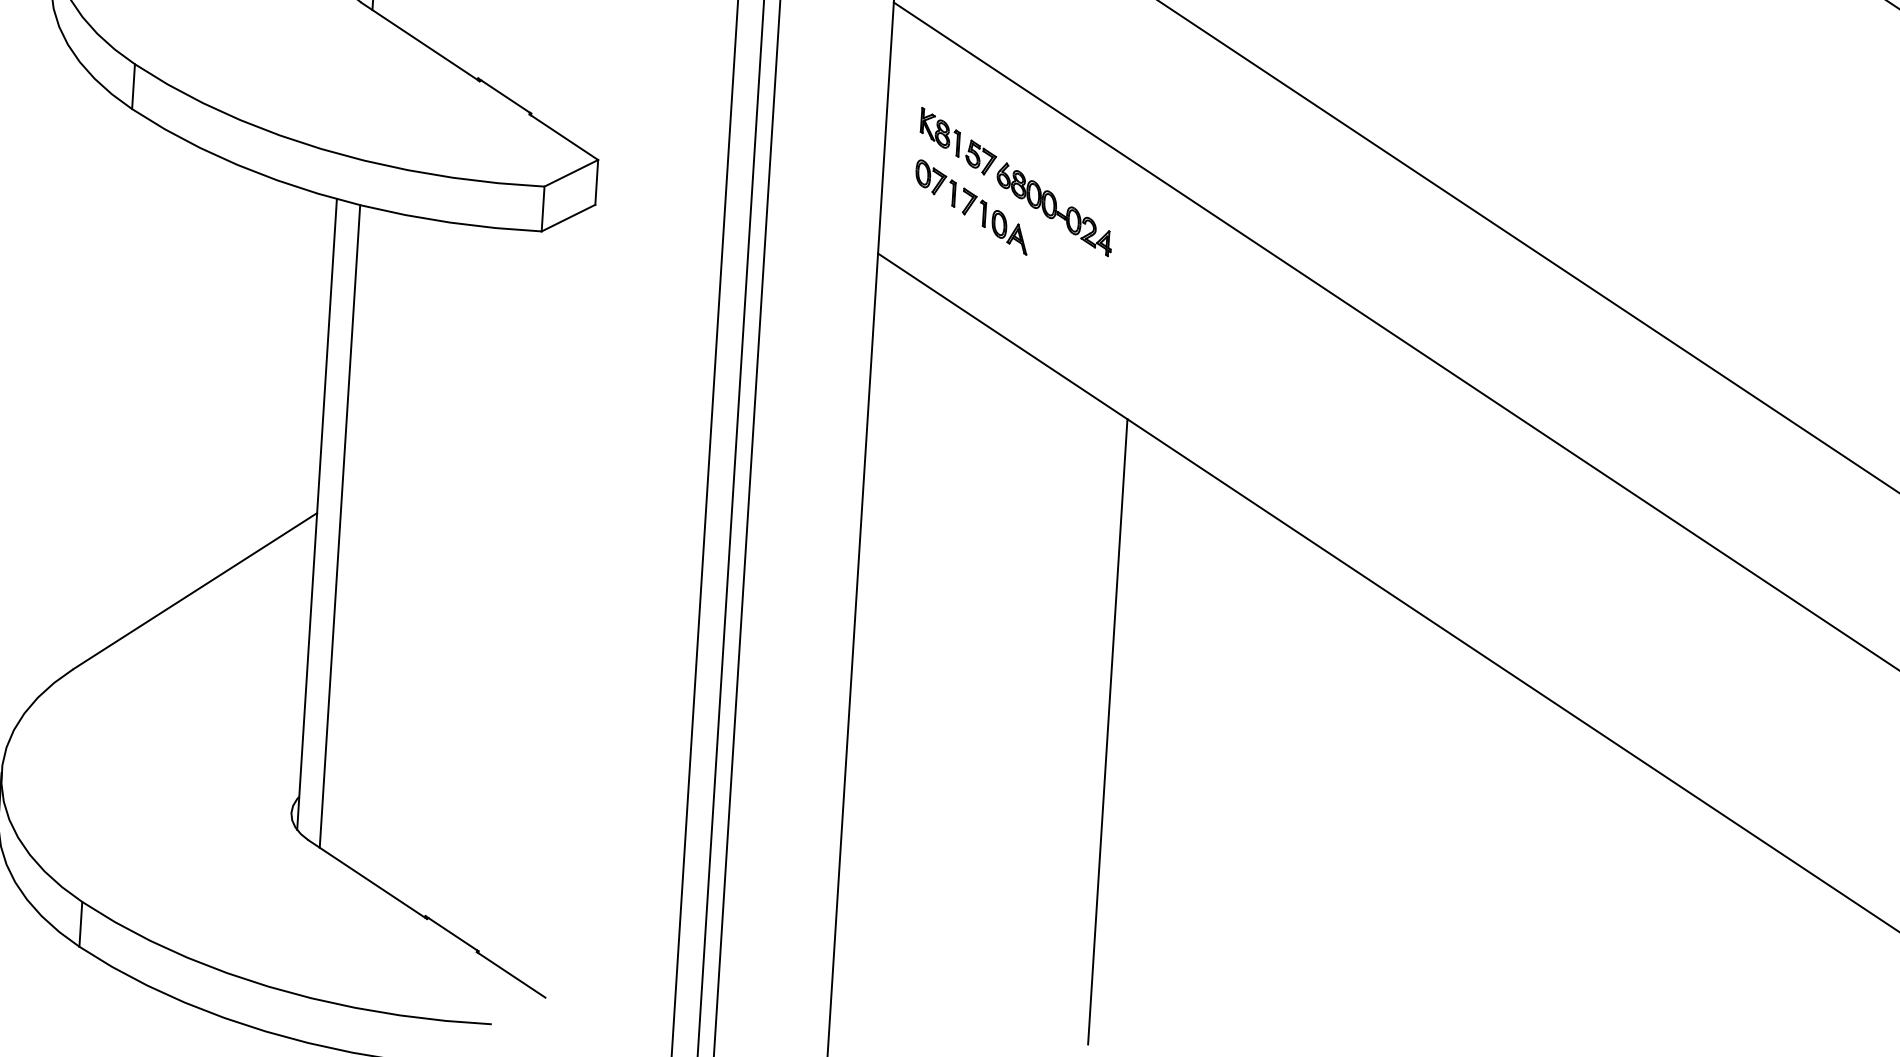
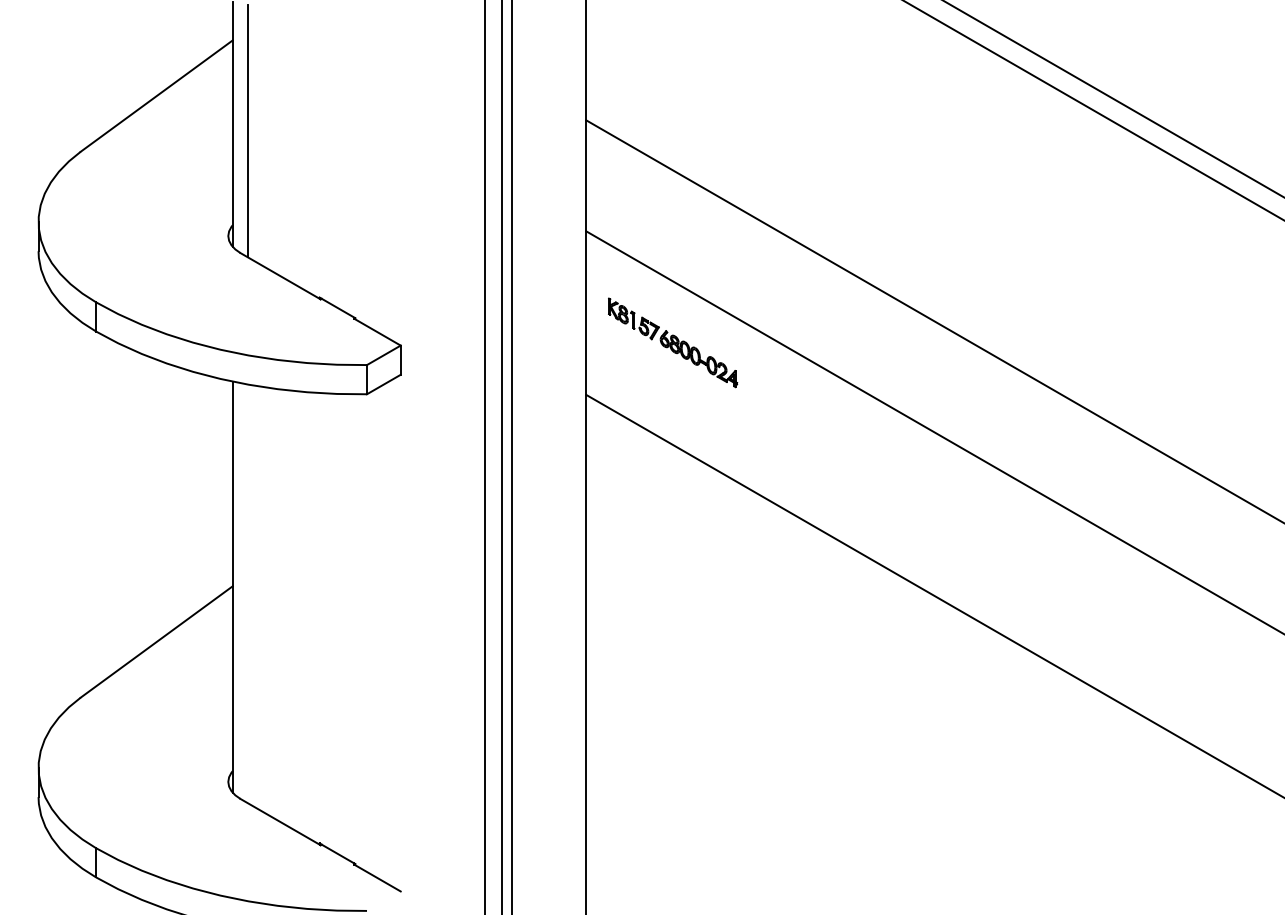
part: (972, 206) -> (645, 360), removed
line: (340, 525) -> (248, 593), removed
line: (1107, 731) -> (754, 695), removed

